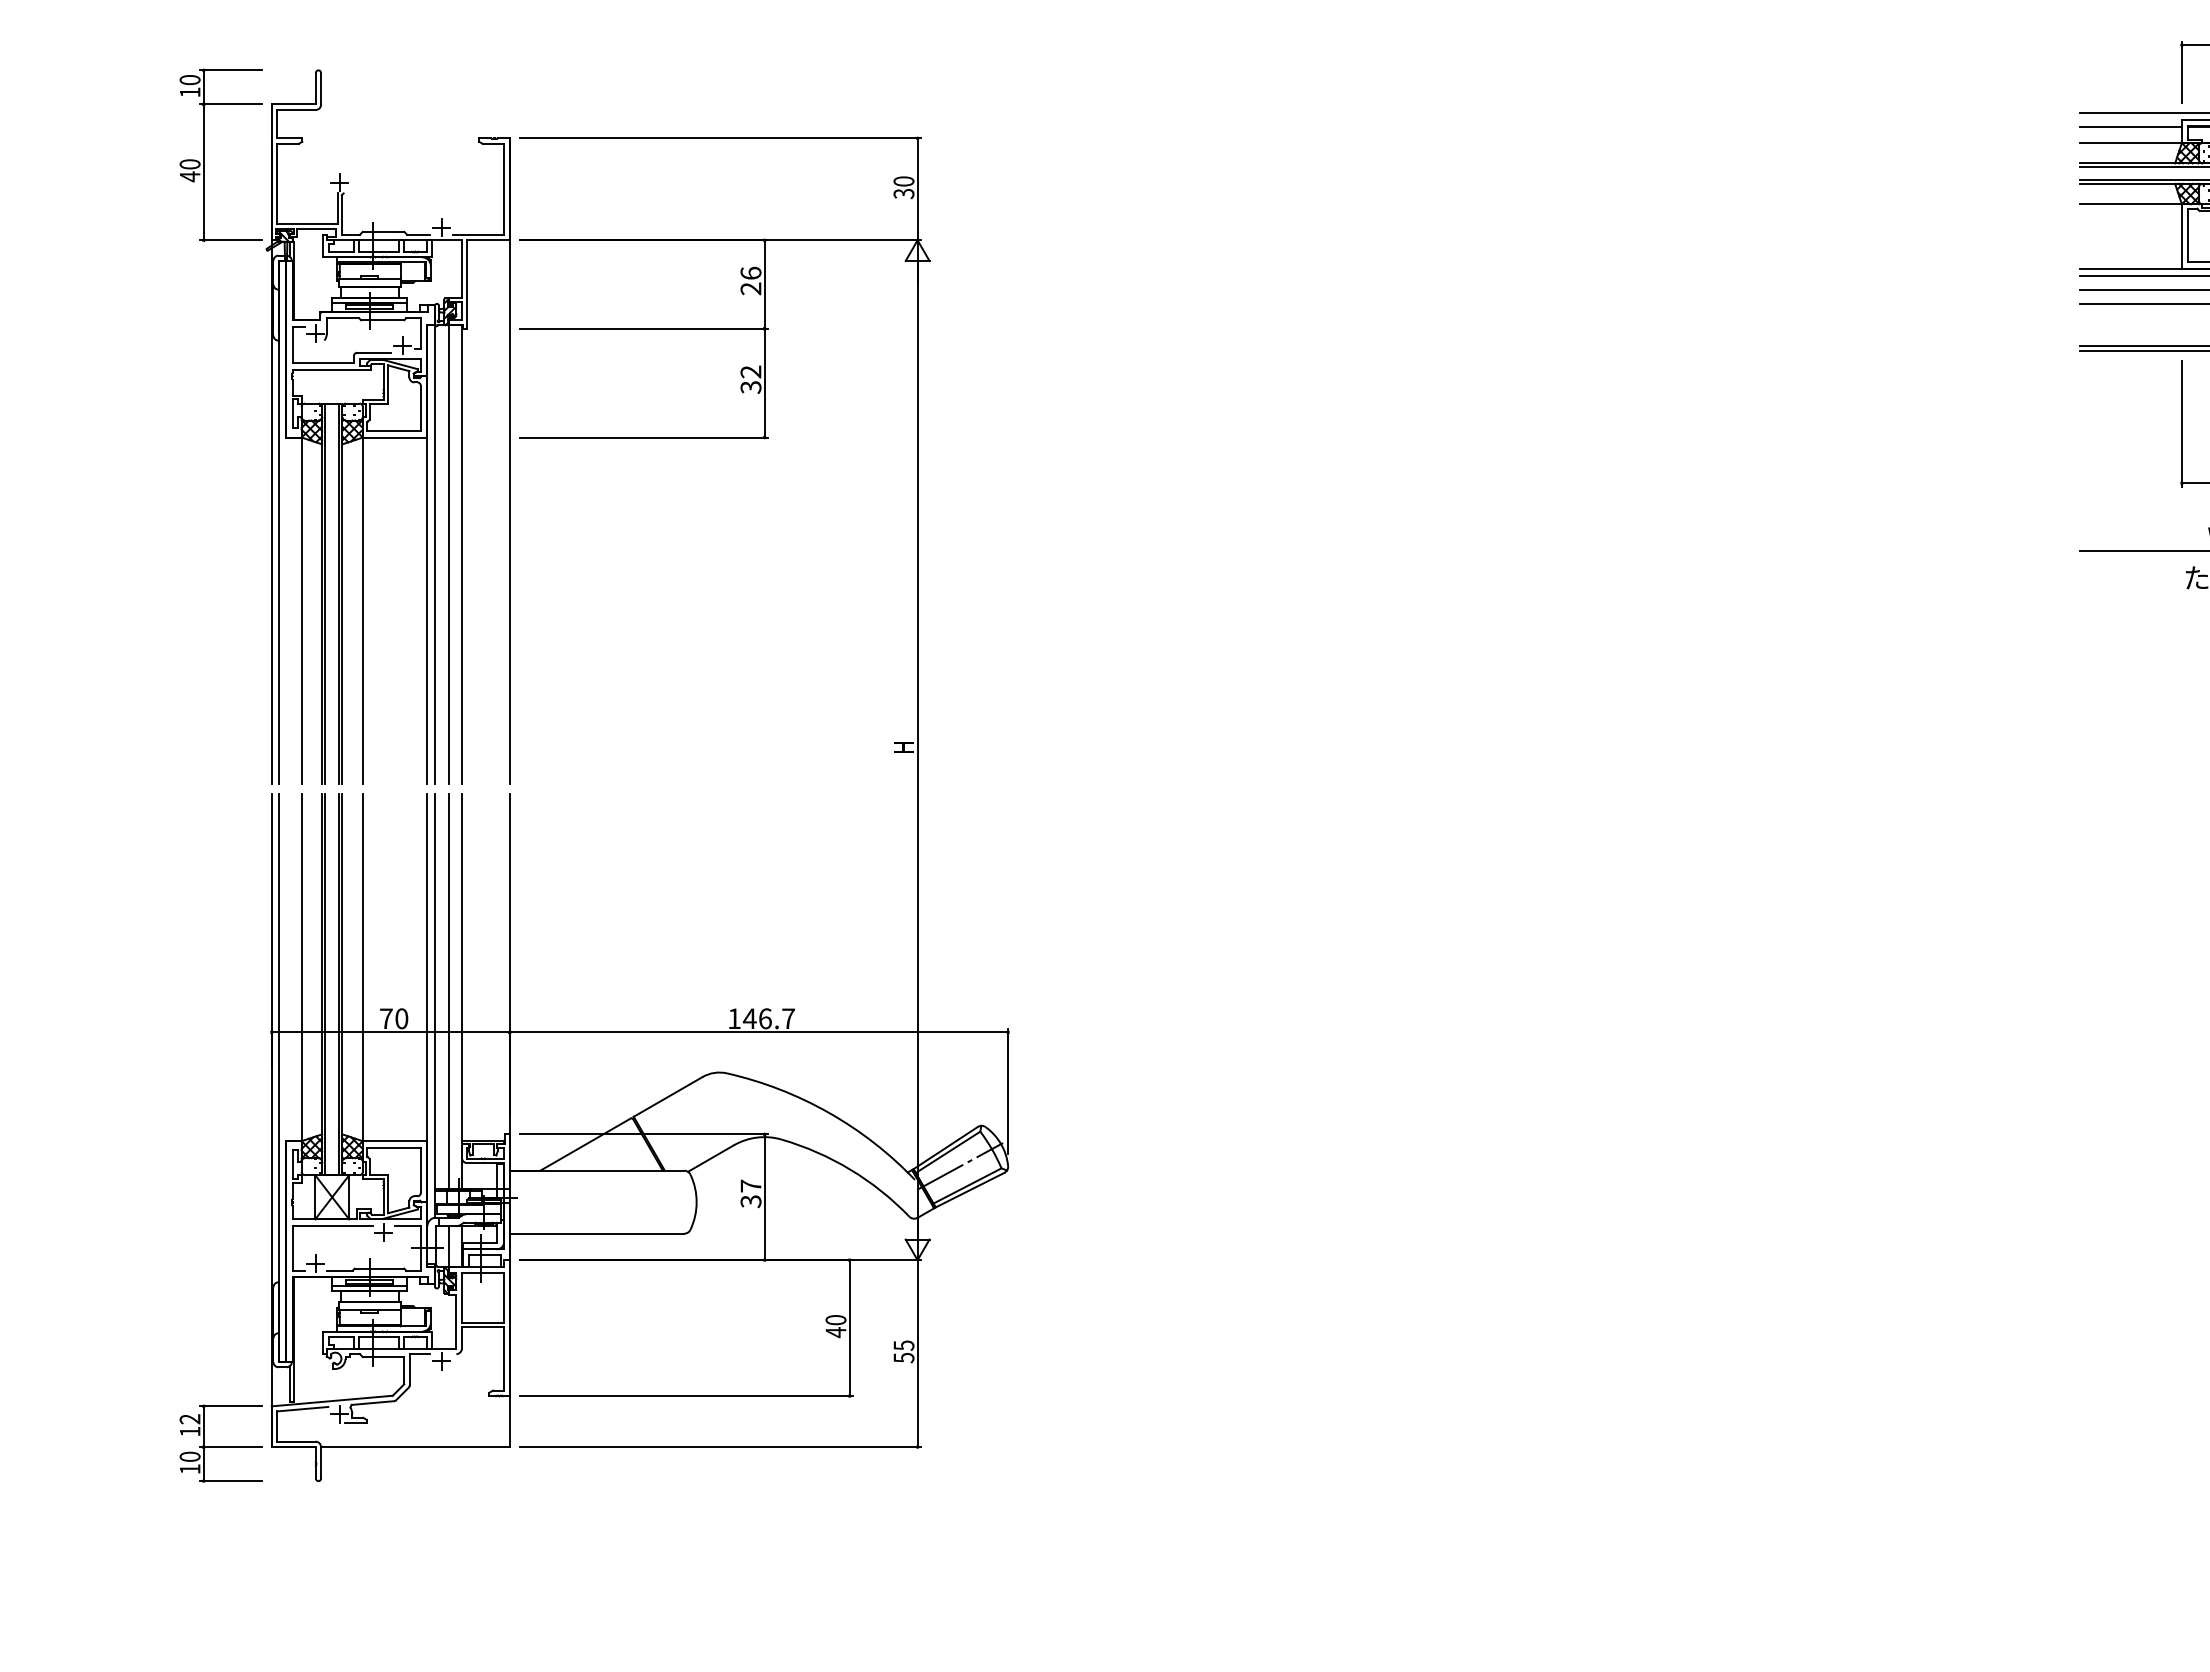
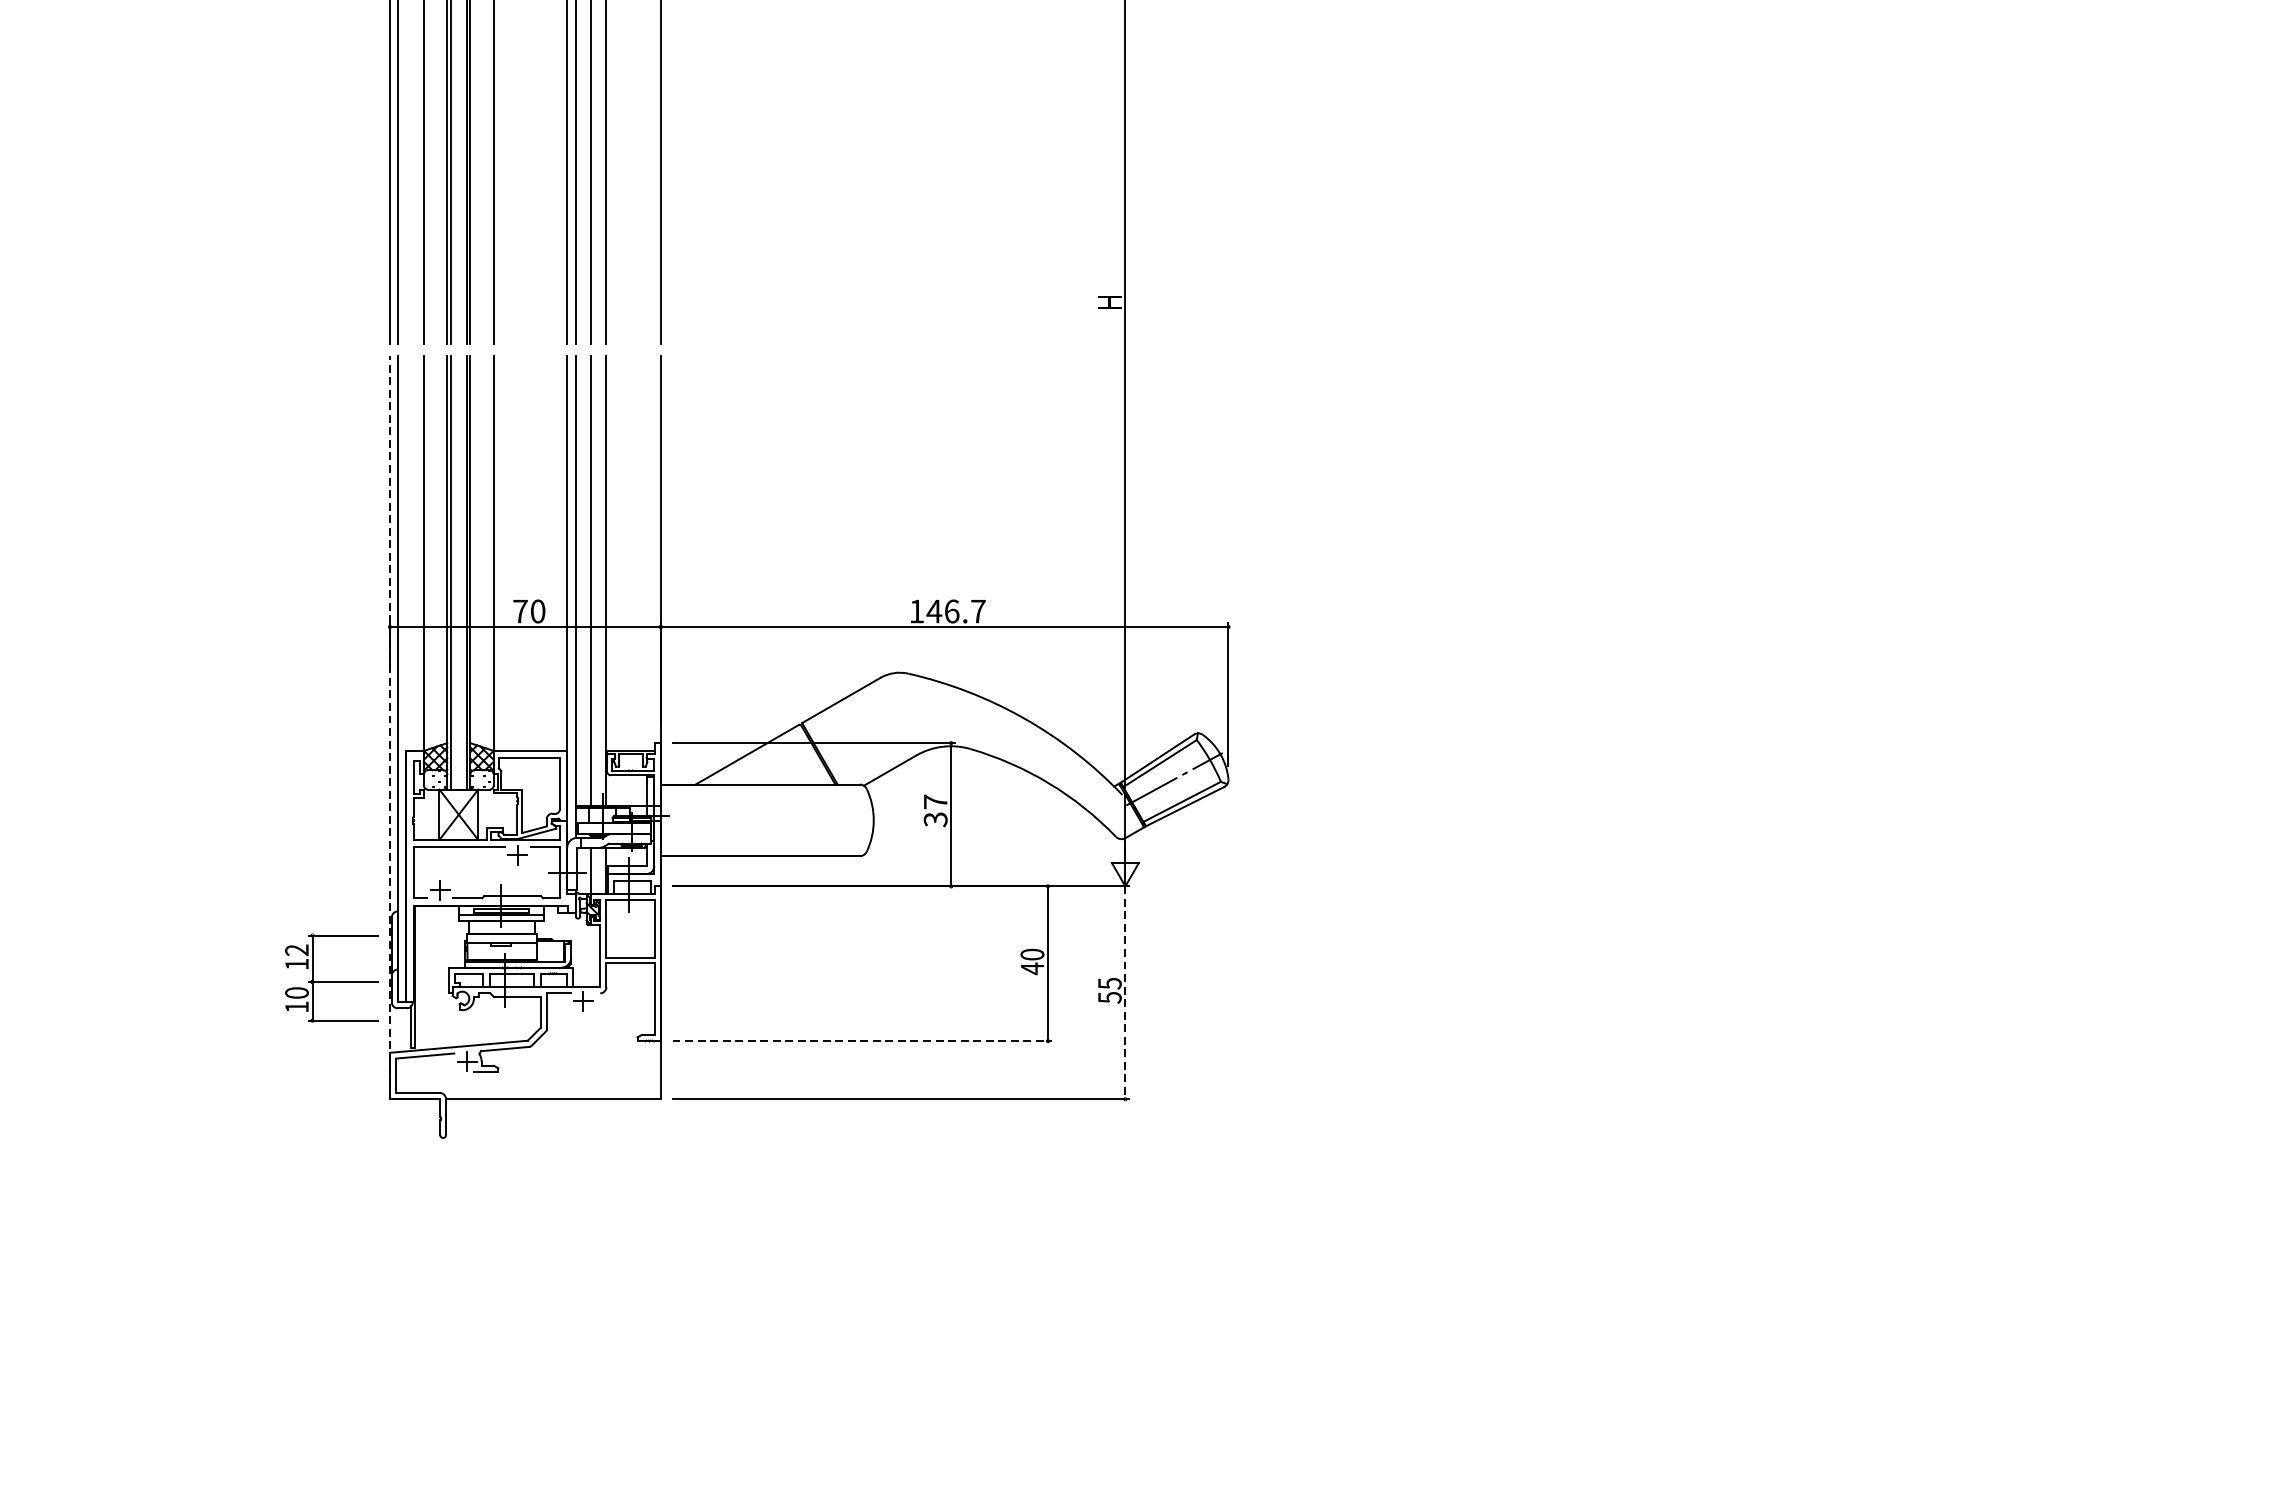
line: (271, 1120) -> (389, 727), solid -> dashed
line: (917, 1354) -> (1125, 993), solid -> dashed
line: (686, 1396) -> (862, 1041), solid -> dashed
part: (220, 1443) -> (331, 977), moved

